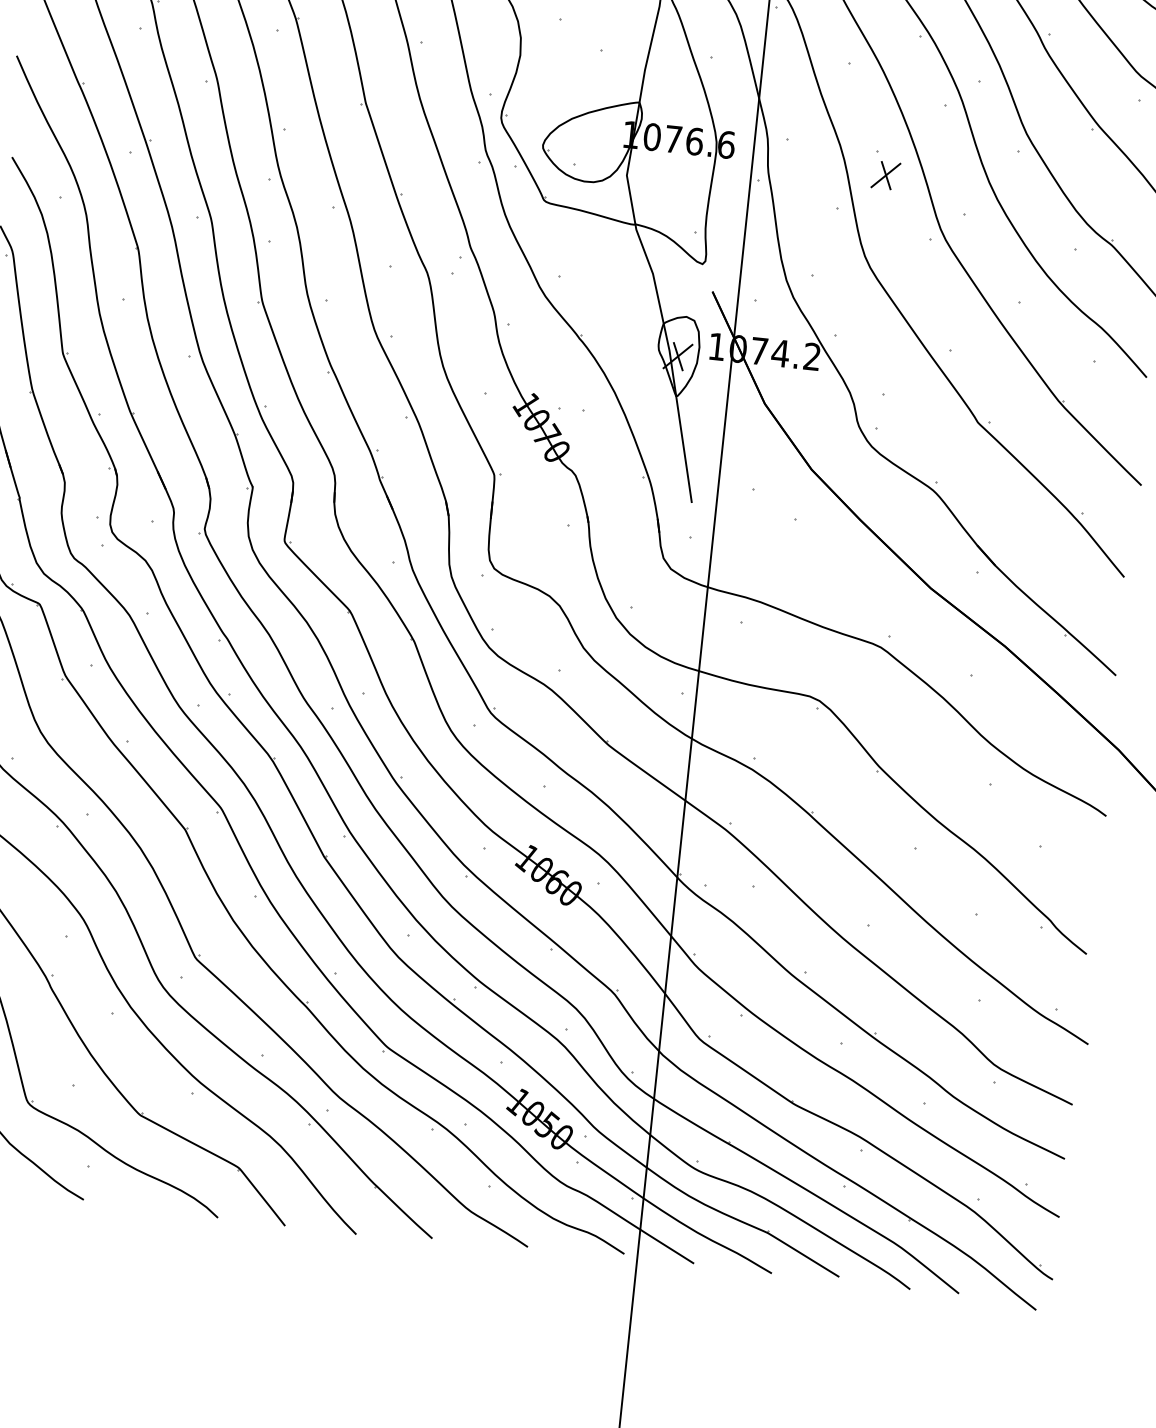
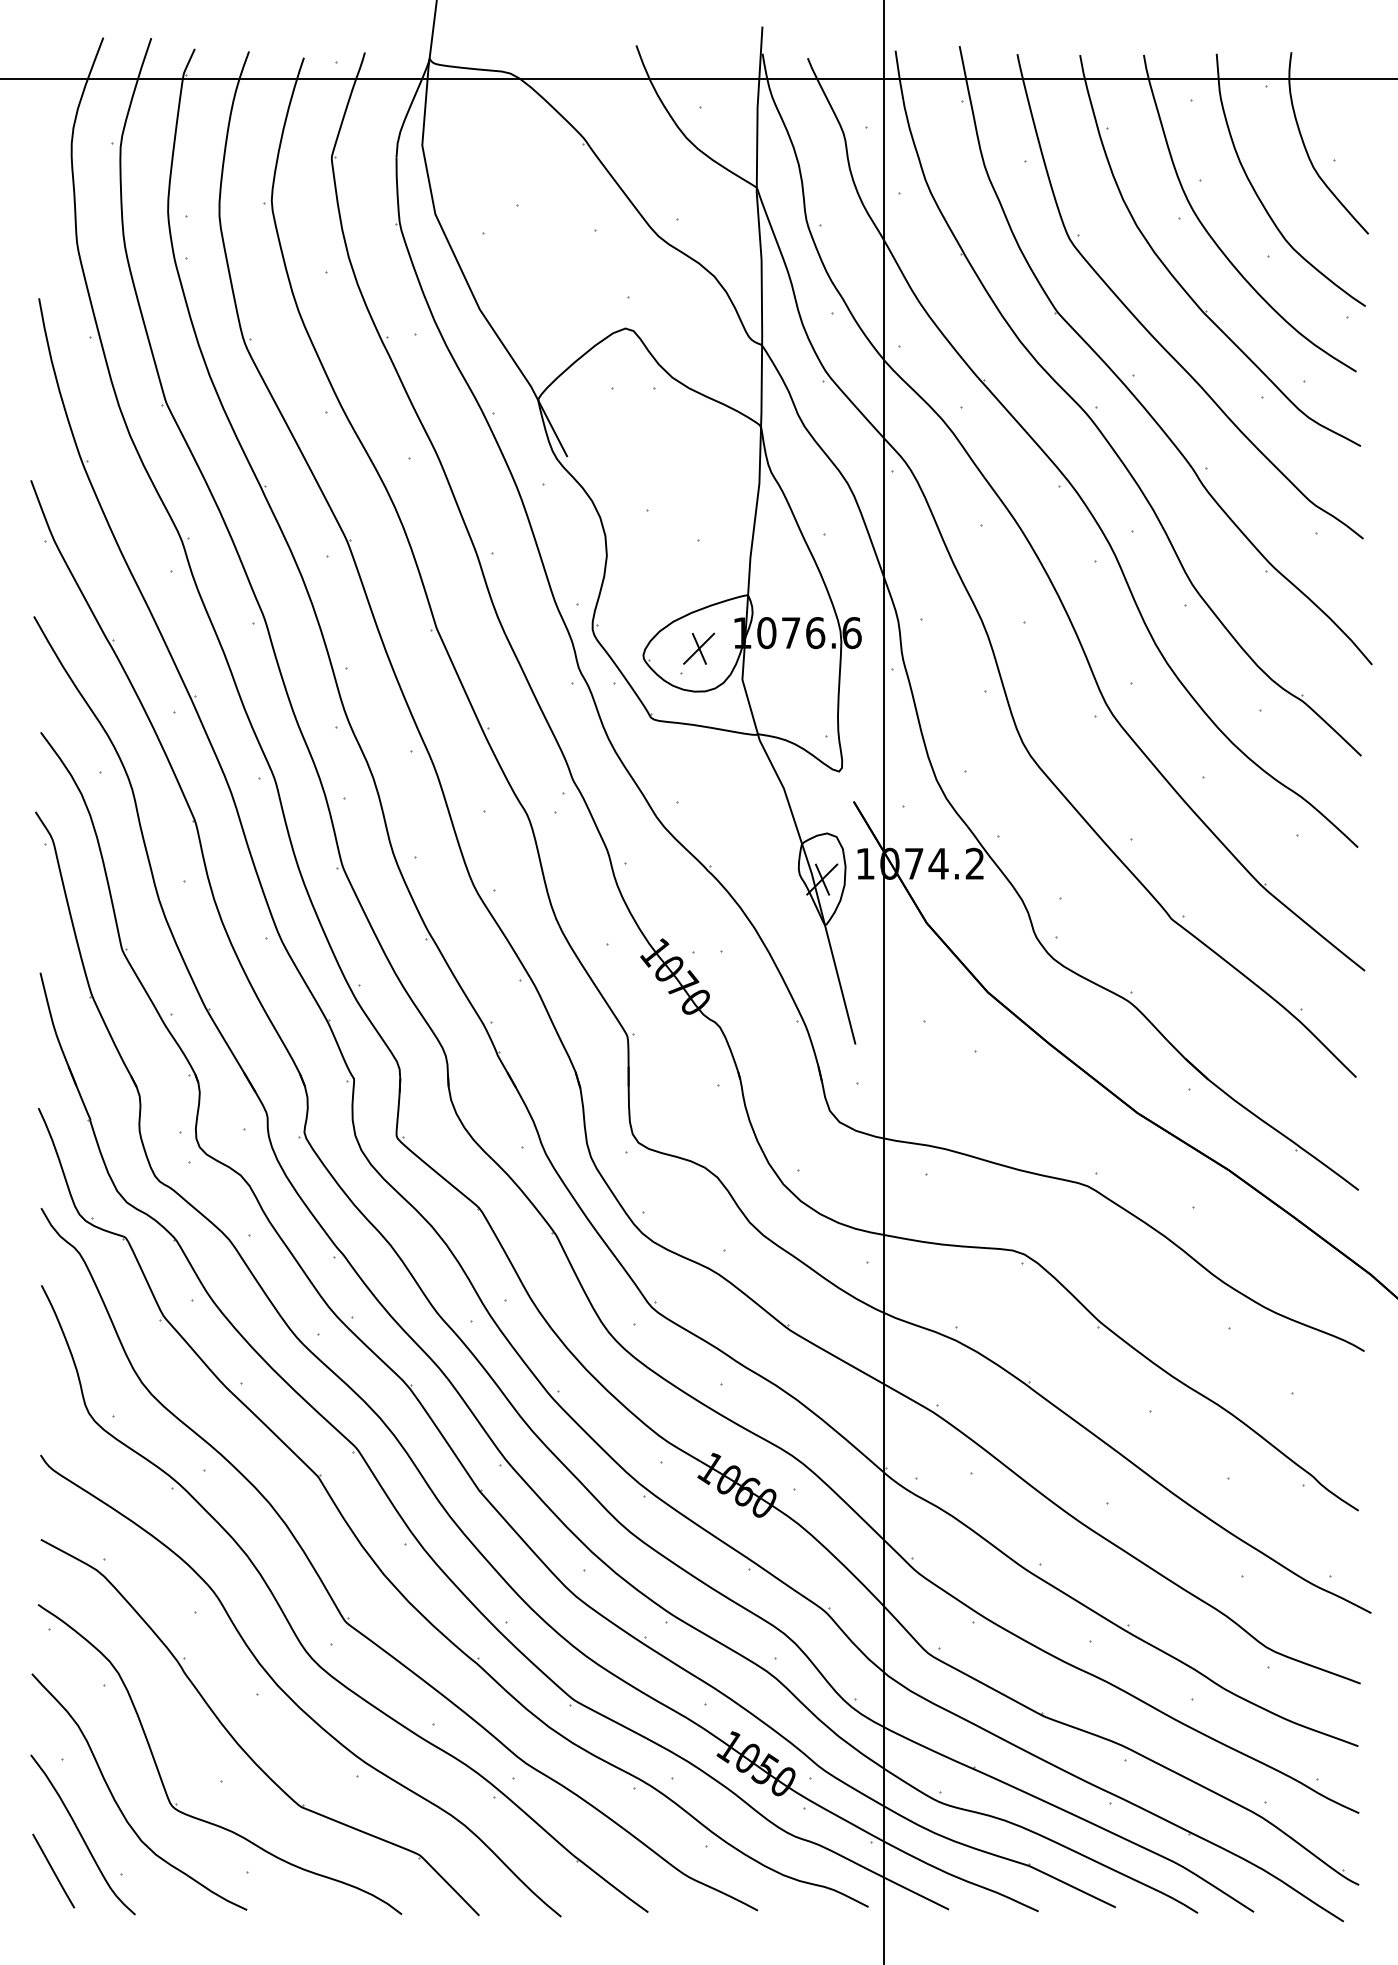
part: (886, 175) -> (699, 648), moved

